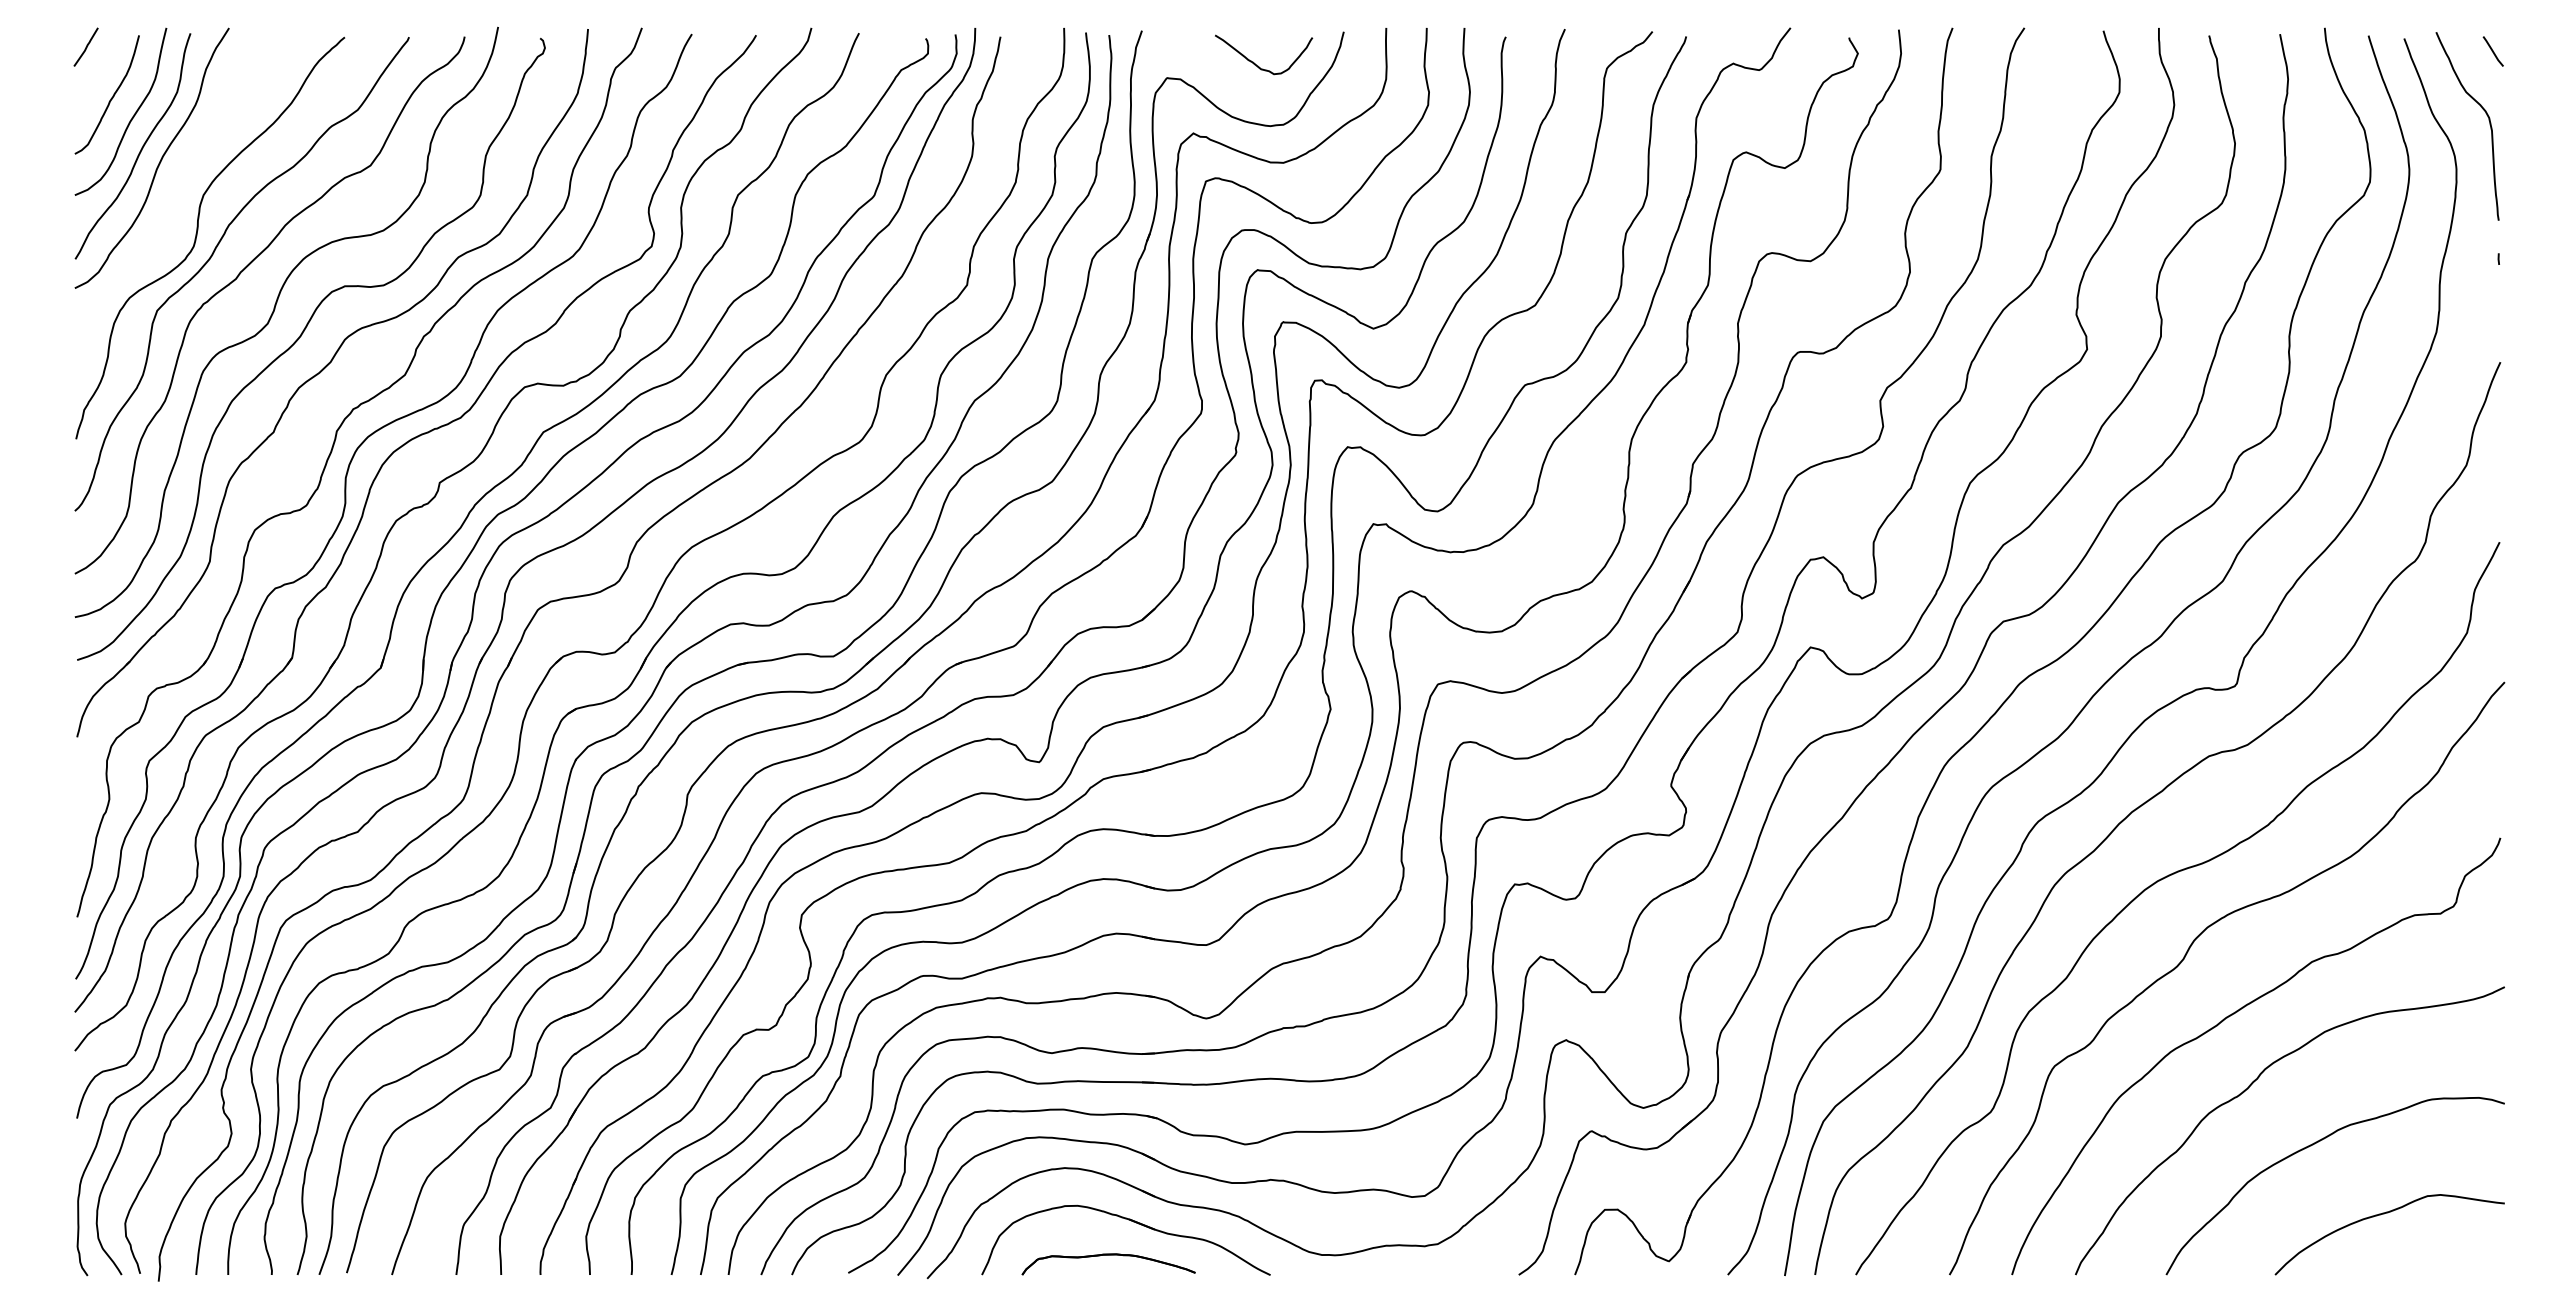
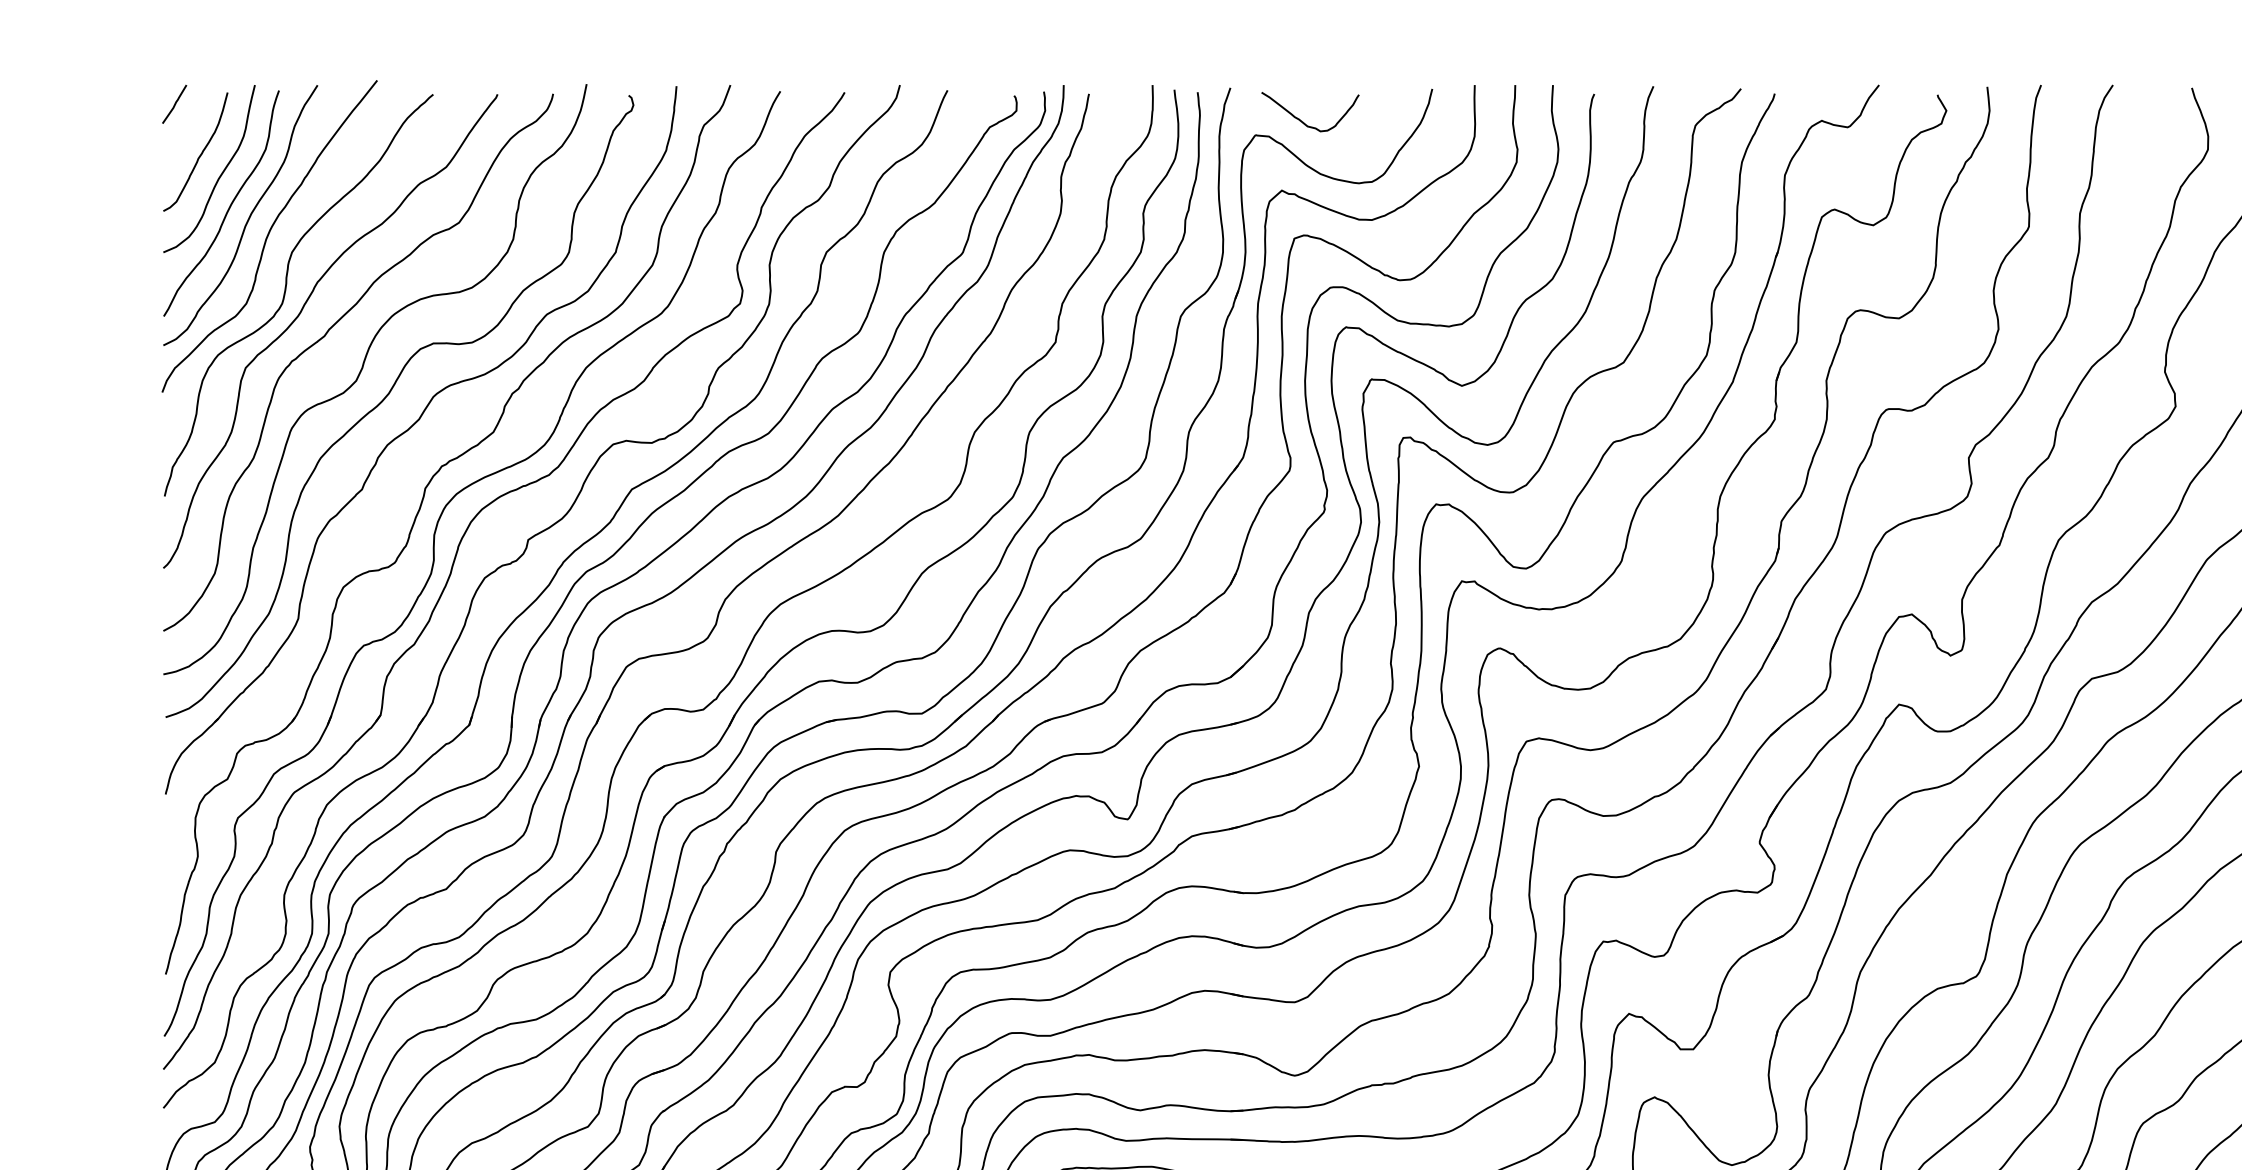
curve: (1258, 65) -> (1304, 122), moved
curve: (180, 178) -> (268, 235), added

